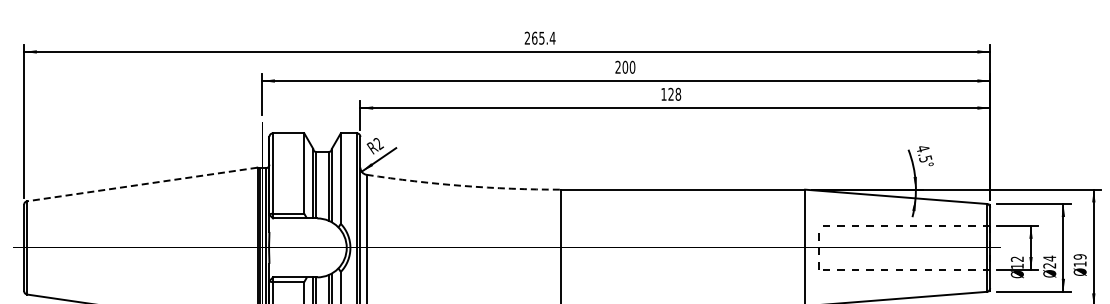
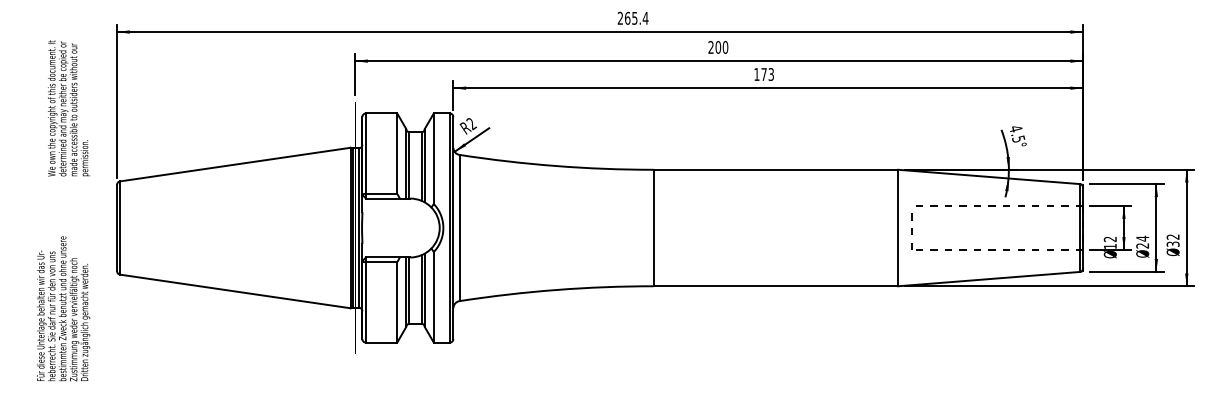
text: (674, 94) -> (767, 74), 128 -> 173
line: (141, 184) -> (234, 164), dashed -> solid
arc: (463, 186) -> (556, 166), dashed -> solid
text: (1079, 260) -> (1172, 240), 19 -> 32

